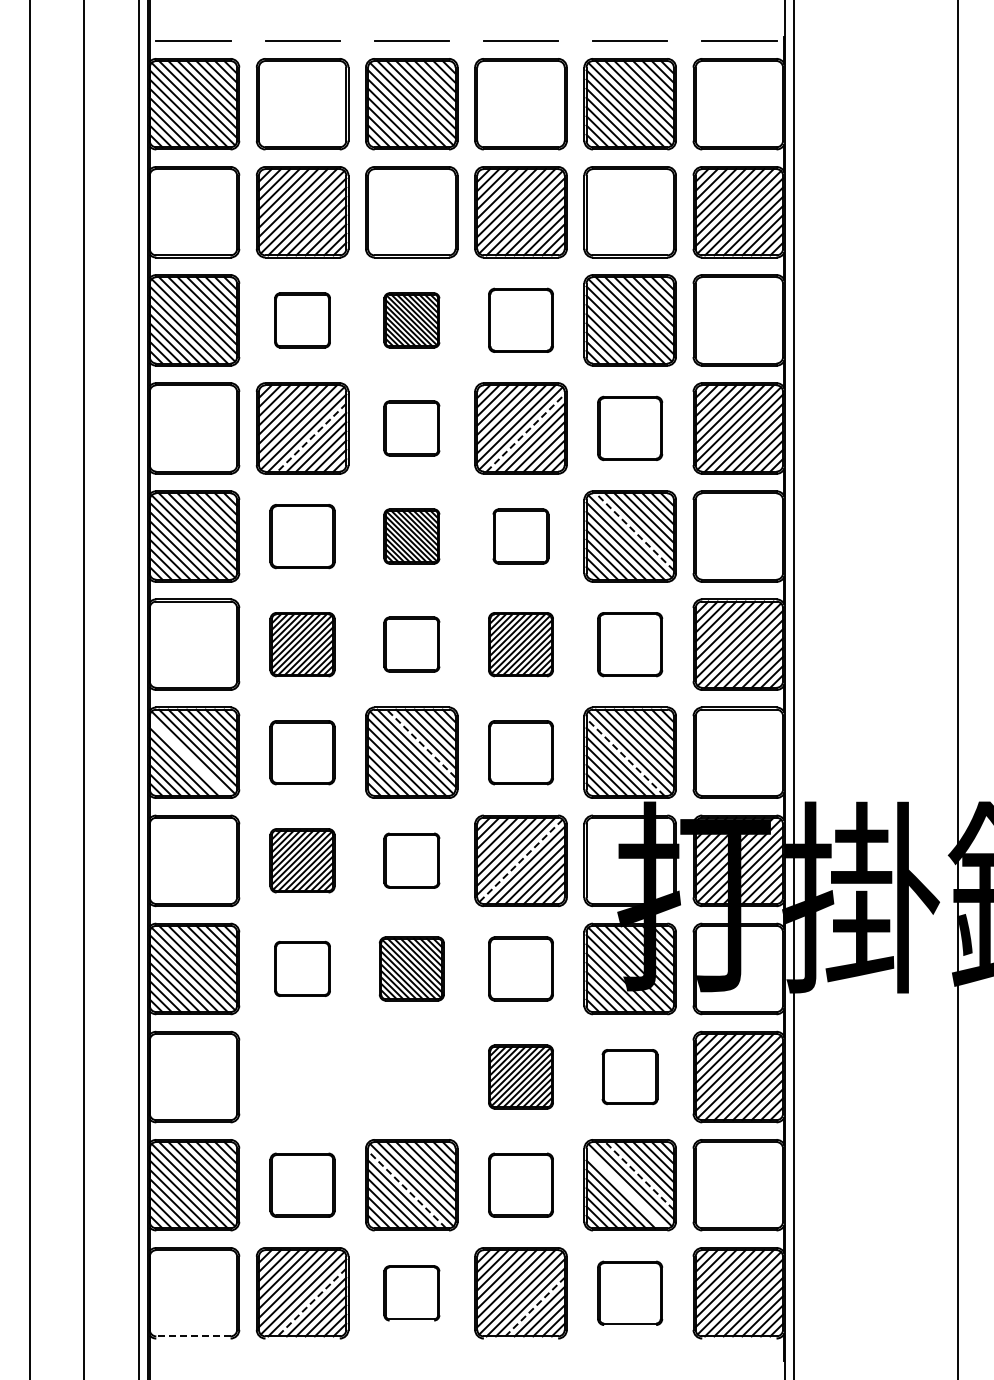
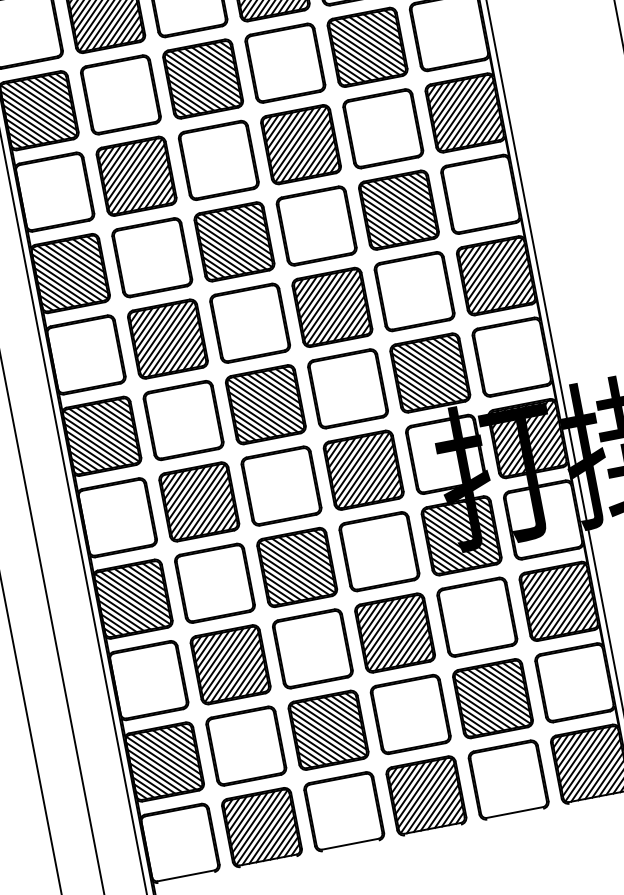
part: (302, 320) -> (120, 95), size x1.67
part: (411, 320) -> (202, 79), size x1.67
part: (520, 320) -> (284, 63), size x1.43
part: (411, 428) -> (218, 160), size x1.67
part: (629, 428) -> (382, 128), size x1.43
line: (525, 433) -> (305, 147), dashed -> solid
line: (311, 438) -> (144, 182), dashed -> solid
line: (634, 531) -> (401, 205), dashed -> solid
part: (302, 536) -> (152, 257), size x1.43
part: (411, 536) -> (234, 241), size x1.67
part: (520, 536) -> (316, 226), size x1.67
part: (302, 644) -> (167, 339), size x1.43
part: (411, 644) -> (249, 323), size x1.67
part: (520, 644) -> (331, 307), size x1.43
part: (629, 644) -> (414, 291), size x1.43
line: (420, 743) -> (271, 396), dashed -> solid
part: (302, 752) -> (183, 420), size x1.43
part: (520, 752) -> (347, 388), size x1.43
line: (188, 756) -> (98, 439), added
line: (625, 757) -> (427, 377), dashed -> solid
part: (302, 860) -> (199, 501), size x1.43
part: (411, 860) -> (281, 485), size x1.67
line: (521, 860) -> (364, 469), dashed -> solid
part: (302, 968) -> (214, 582), size x1.67
part: (411, 968) -> (296, 567), size x1.43
part: (520, 968) -> (378, 551), size x1.43
part: (302, 1076) -> (230, 664), added
part: (411, 1076) -> (312, 648), added
part: (520, 1076) -> (394, 632), size x1.43
part: (629, 1076) -> (476, 616), size x1.67
line: (639, 1175) -> (498, 690), dashed -> solid
part: (302, 1185) -> (246, 746), size x1.43
part: (520, 1185) -> (410, 714), size x1.43
line: (407, 1189) -> (325, 734), dashed -> solid
line: (625, 1189) -> (490, 702), added
part: (411, 1293) -> (344, 811), size x1.67
part: (629, 1293) -> (508, 780), size x1.43
line: (311, 1302) -> (270, 833), dashed -> solid
line: (535, 1307) -> (439, 804), dashed -> solid
line: (192, 1336) -> (185, 876), dashed -> solid

